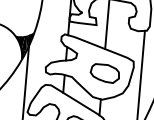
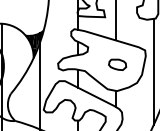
part: (104, 73) -> (117, 64), size x0.6

